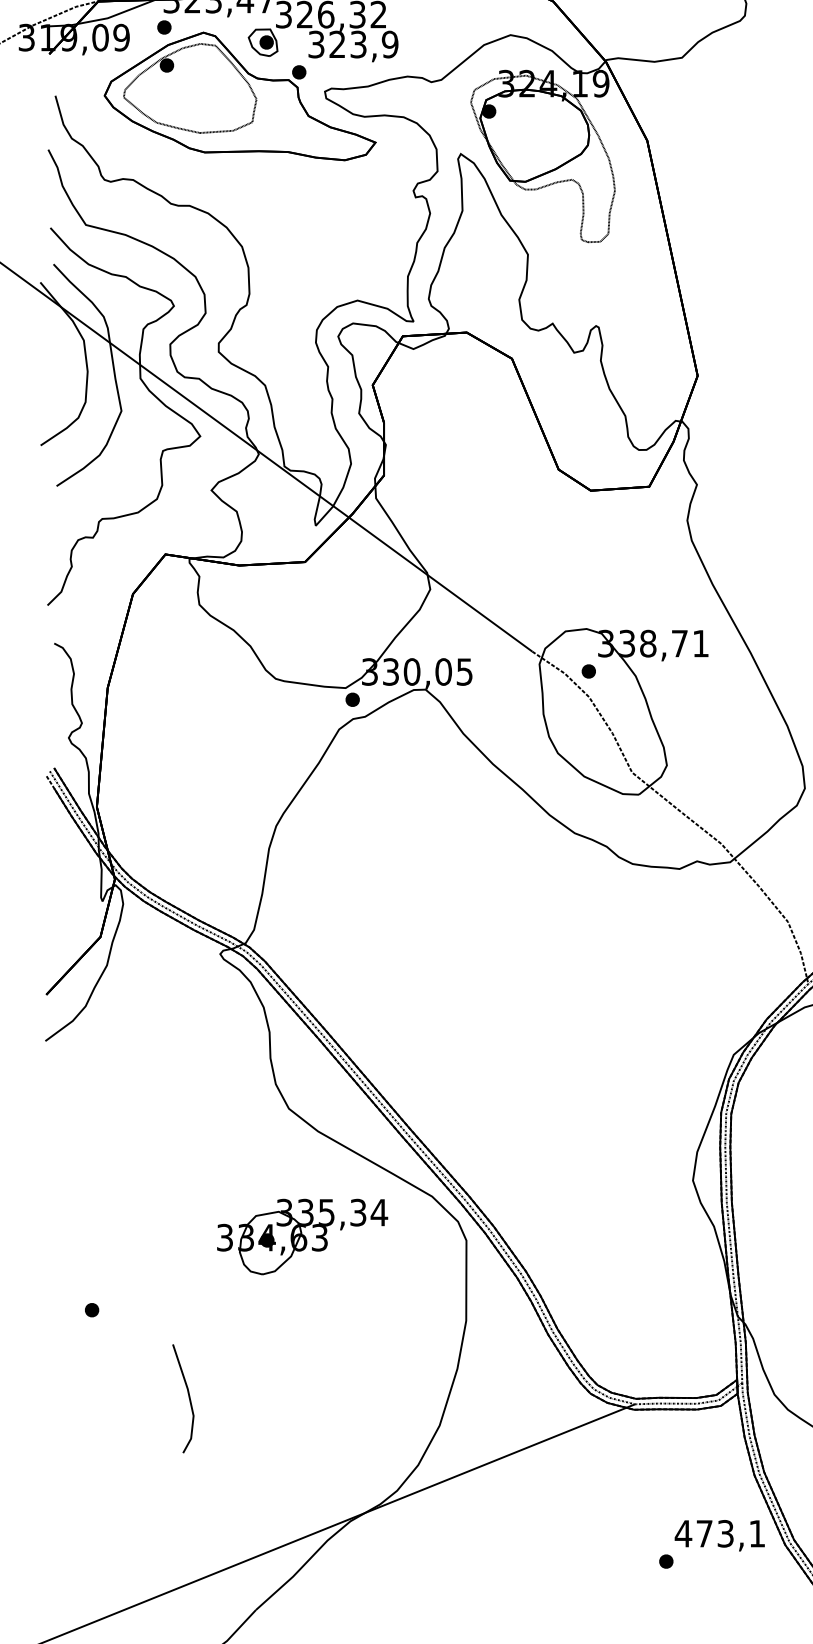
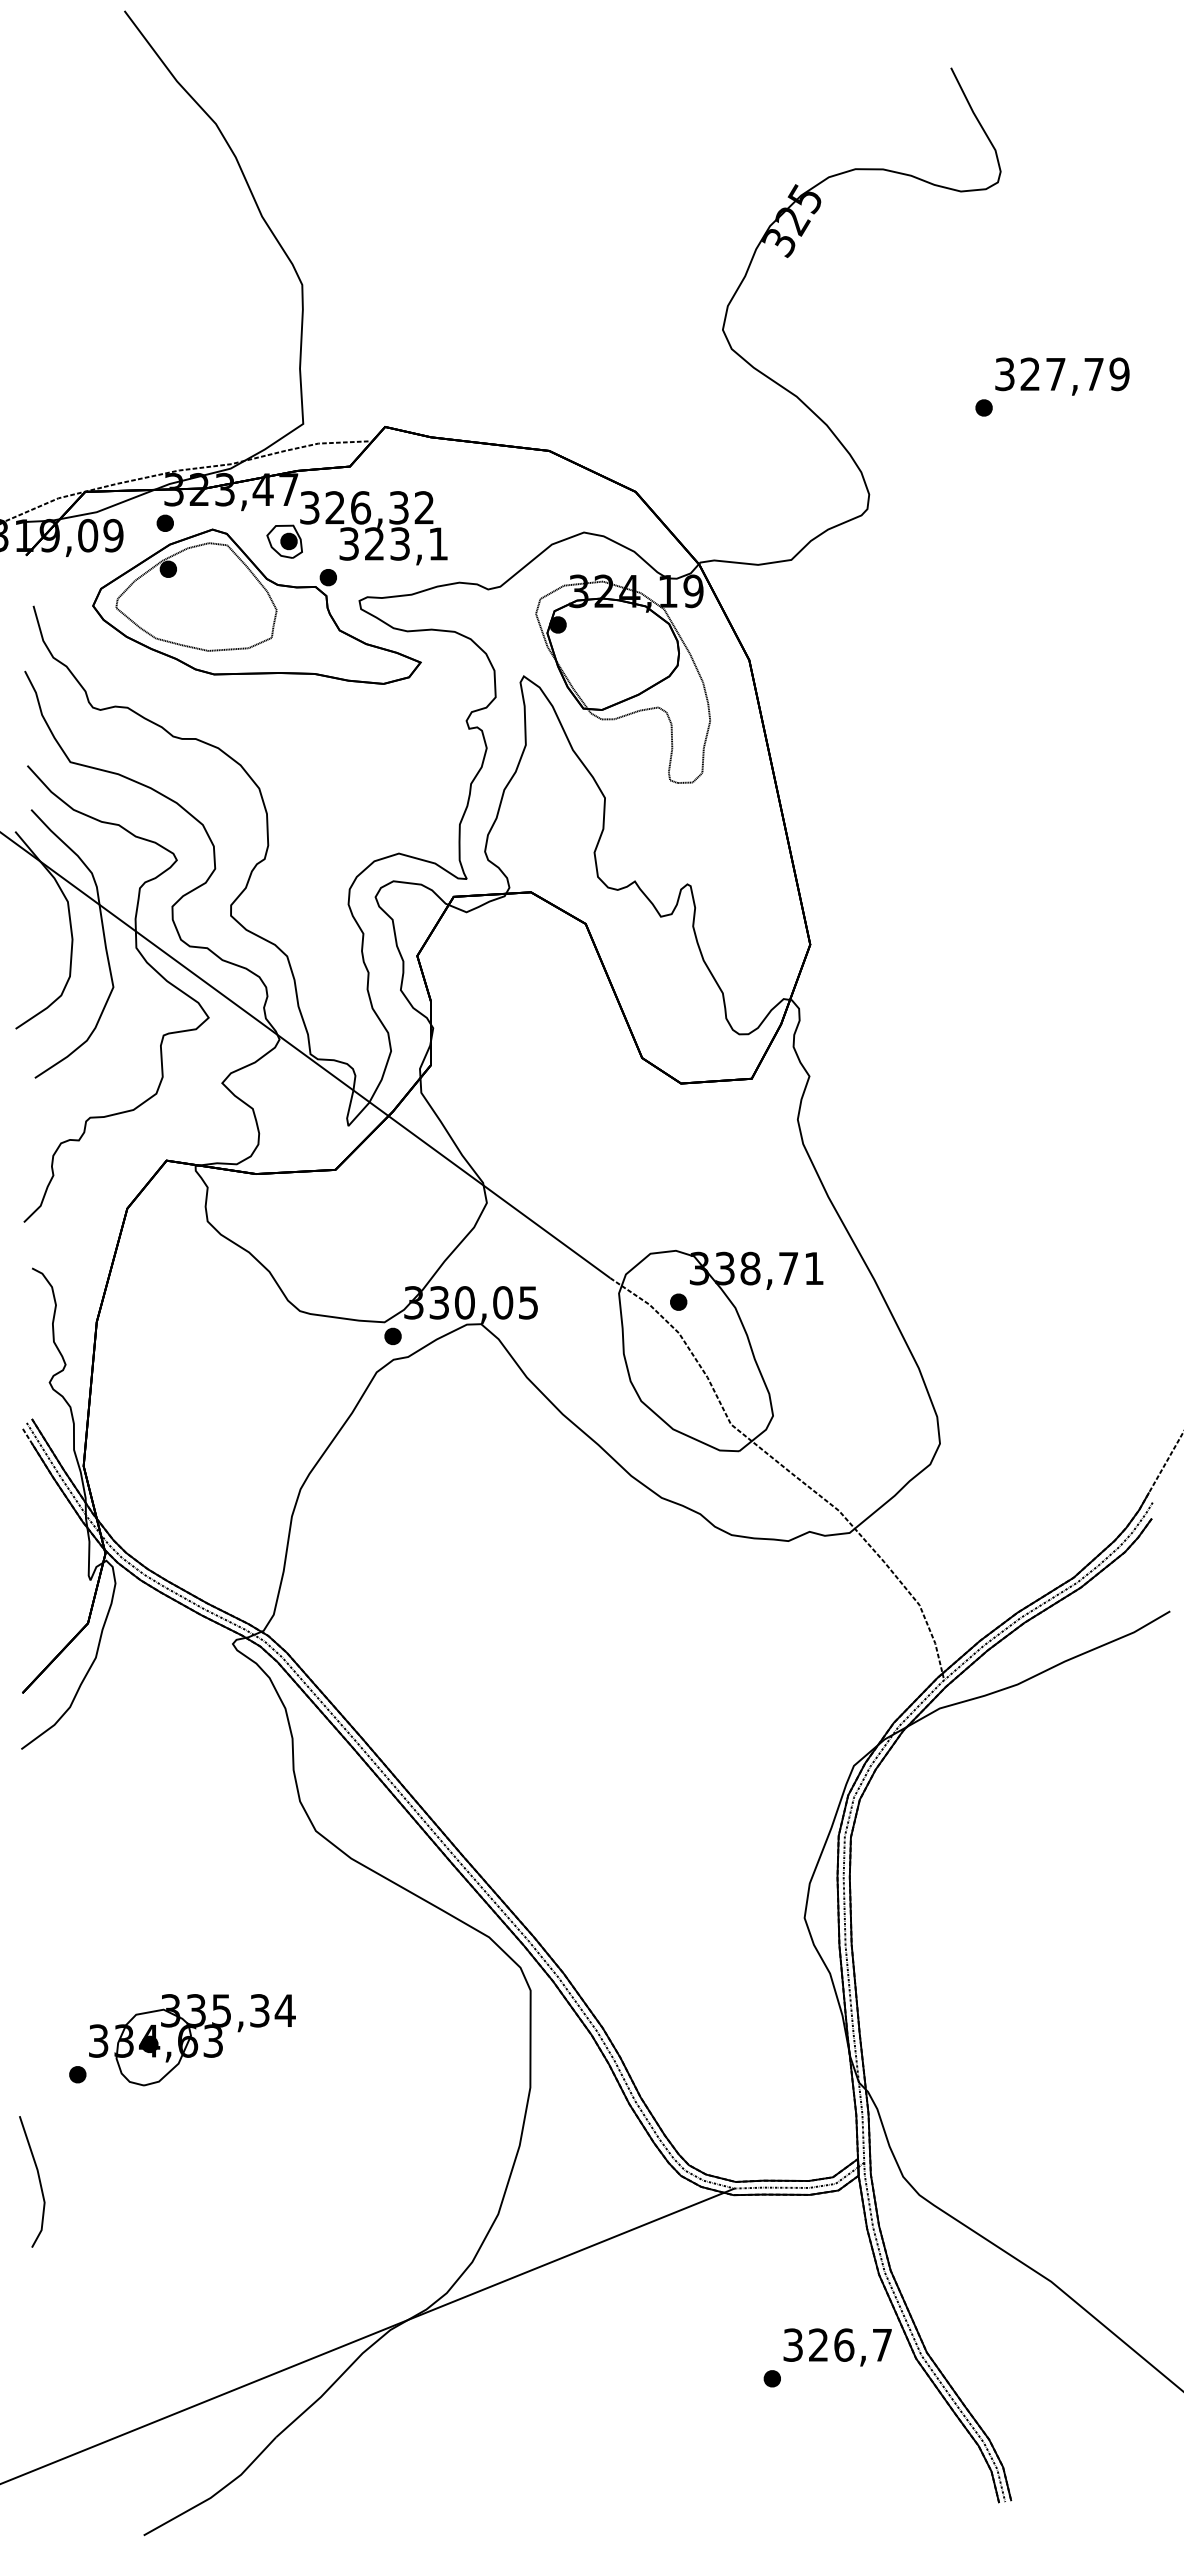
text: (390, 44) -> (438, 543), 323,9 -> 323,1
part: (302, 1237) -> (192, 2040), moved
line: (188, 1397) -> (38, 2180), moved
text: (719, 1533) -> (836, 2344), 473,1 -> 326,7

